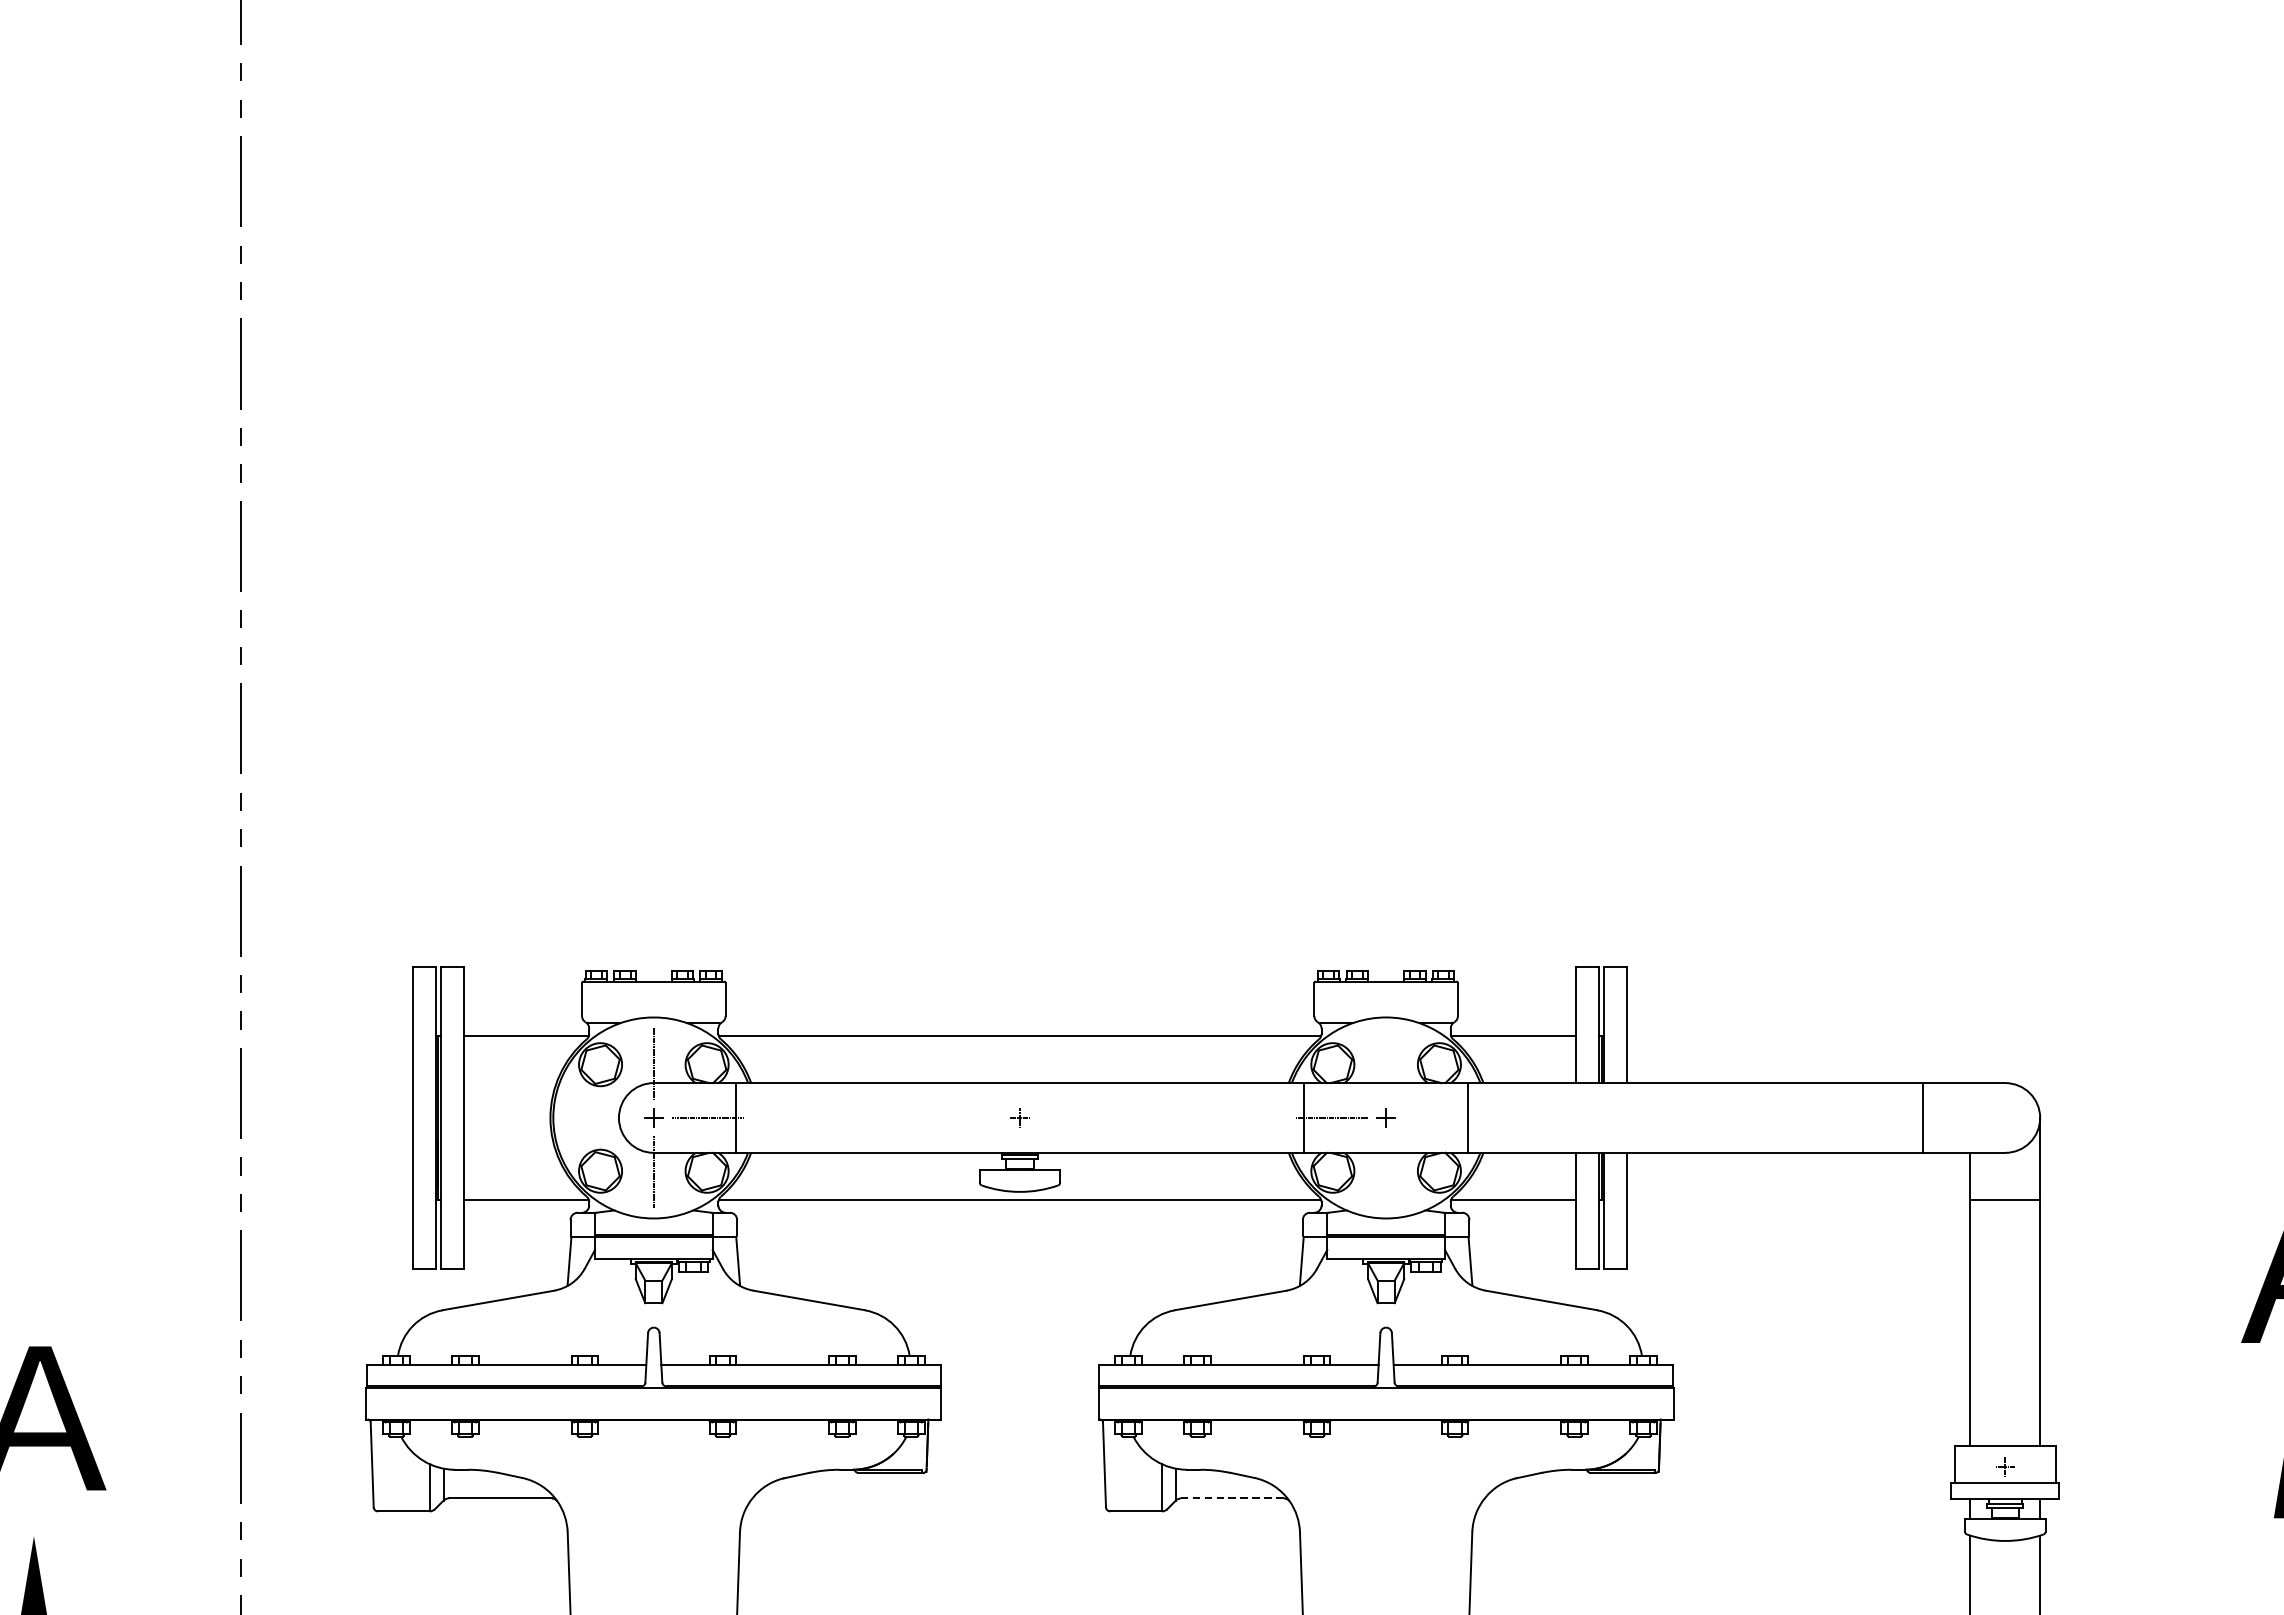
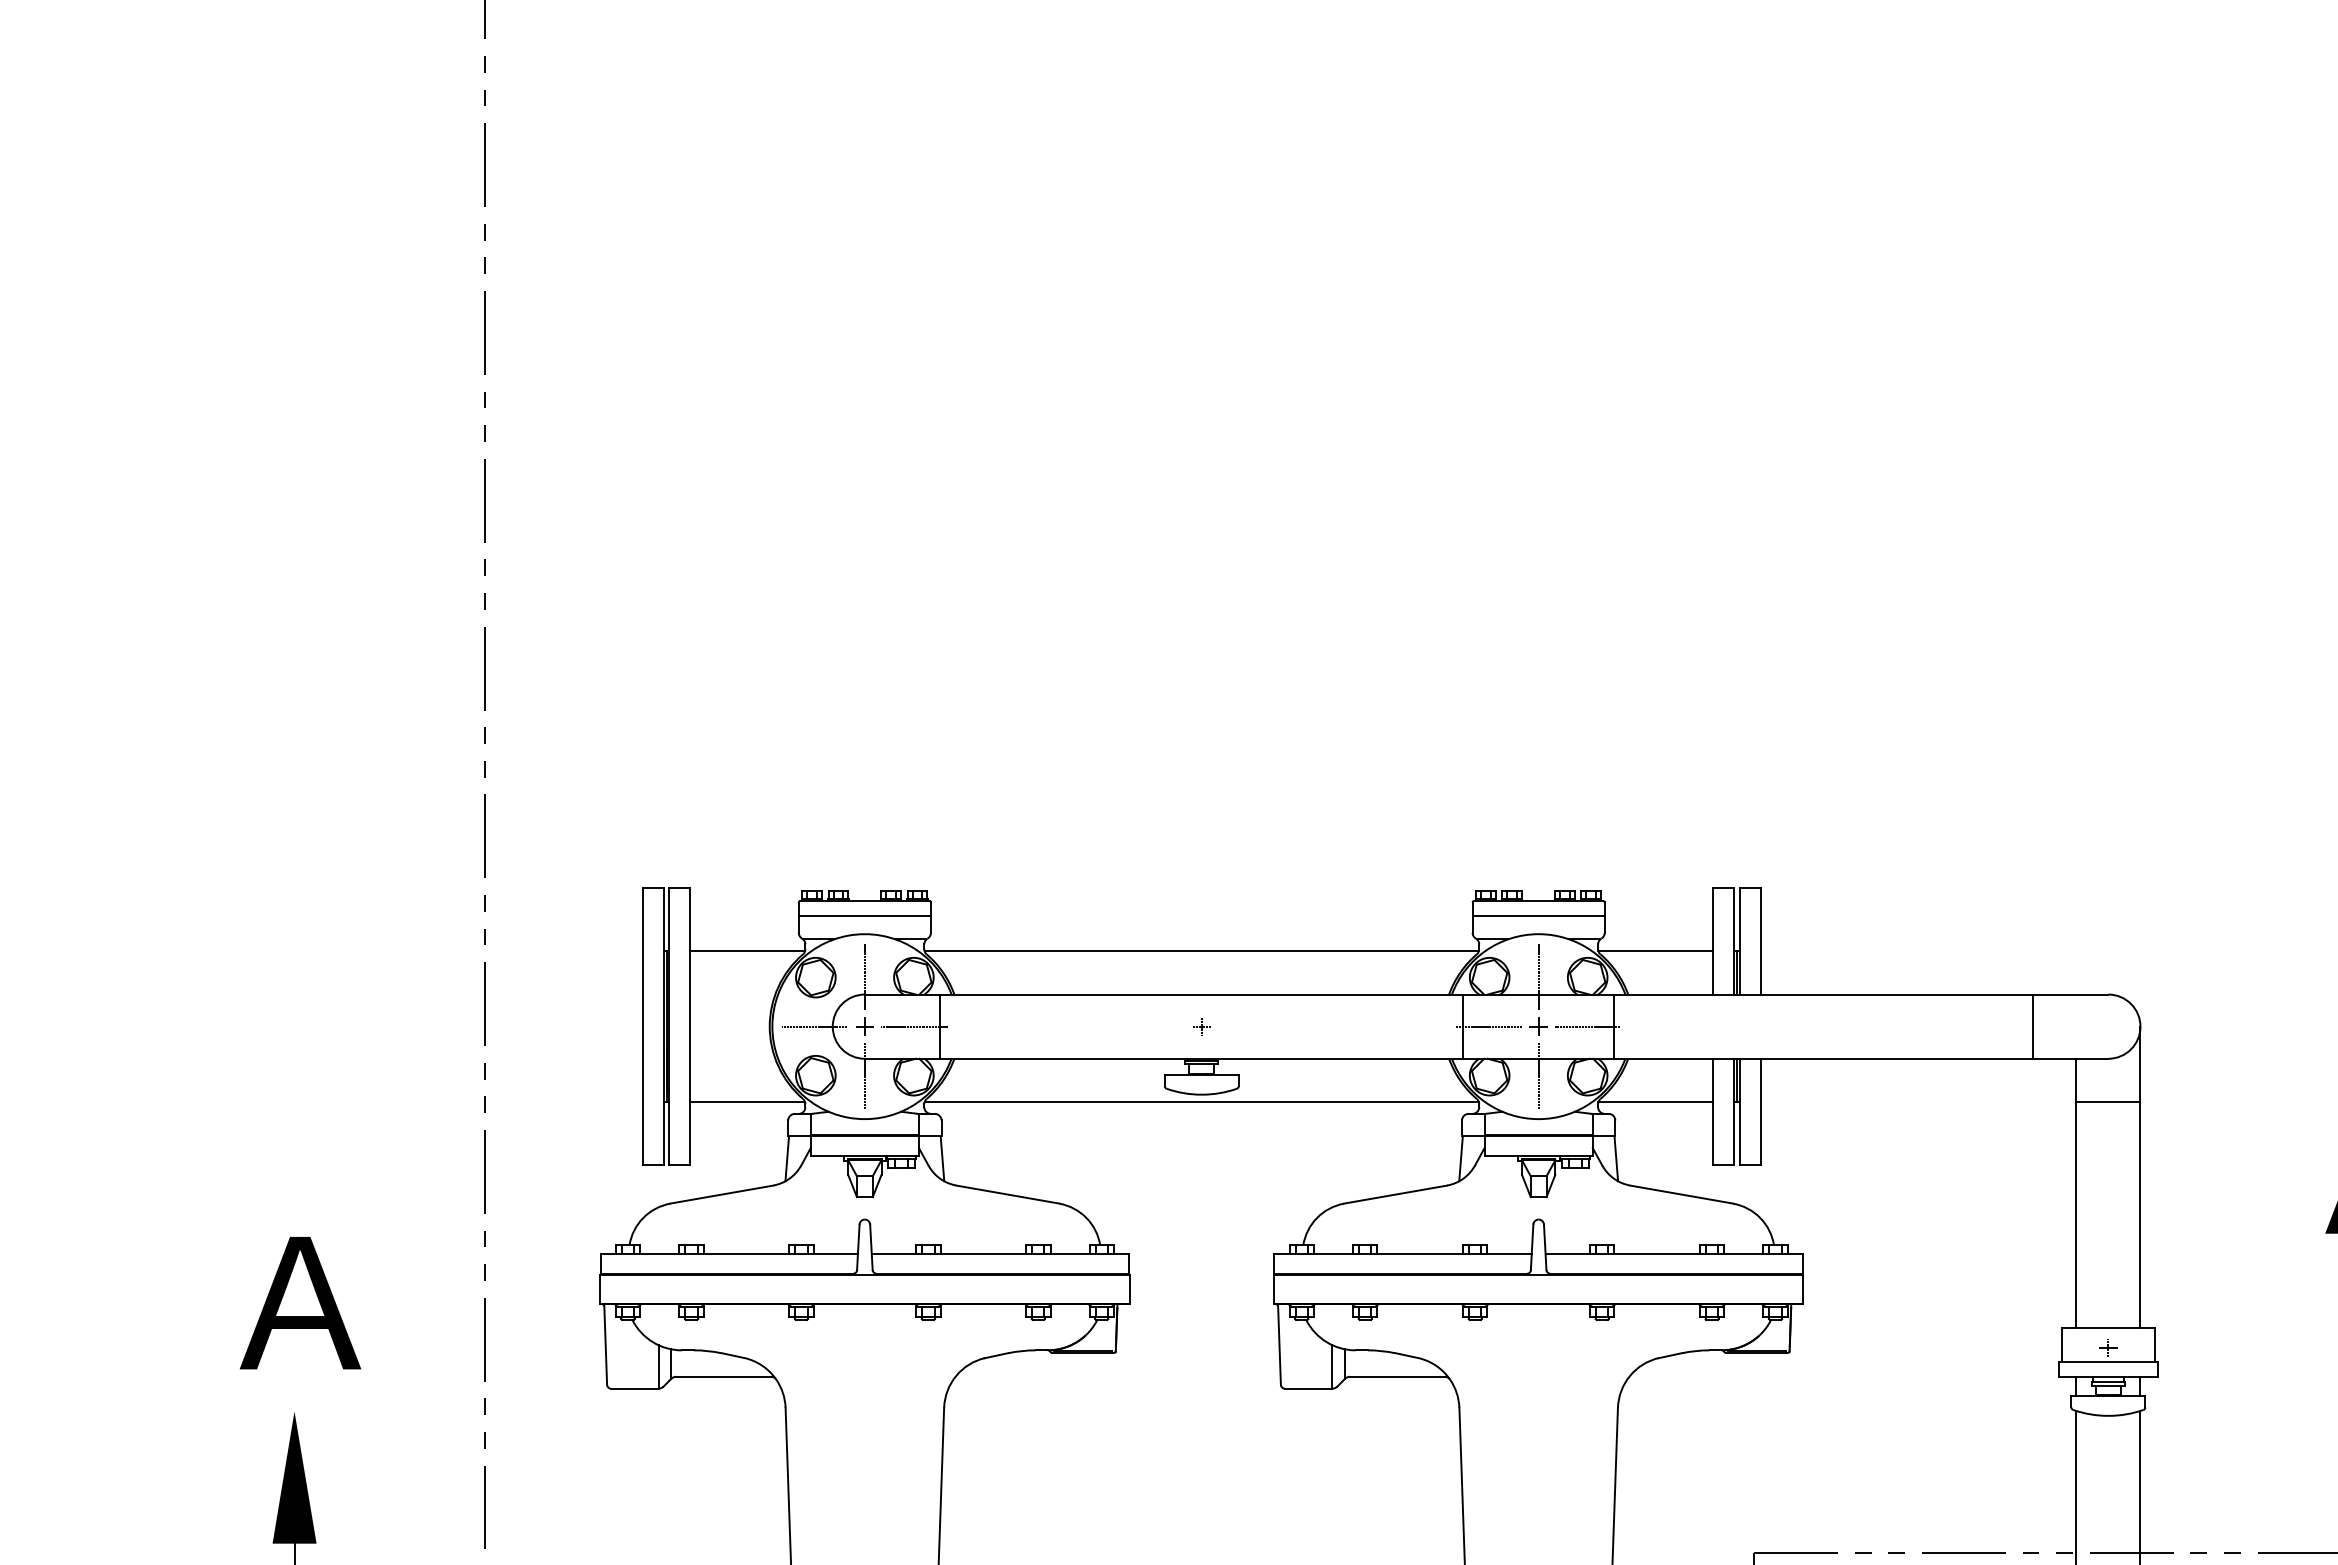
line: (653, 997) -> (864, 915), added
line: (1385, 997) -> (1538, 915), added
line: (1385, 1063) -> (1538, 976), added
line: (600, 1117) -> (815, 1026), added
line: (1440, 1117) -> (1588, 1026), added
line: (1385, 1172) -> (1538, 1076), added
line: (1231, 1498) -> (1396, 1376), dashed -> solid

